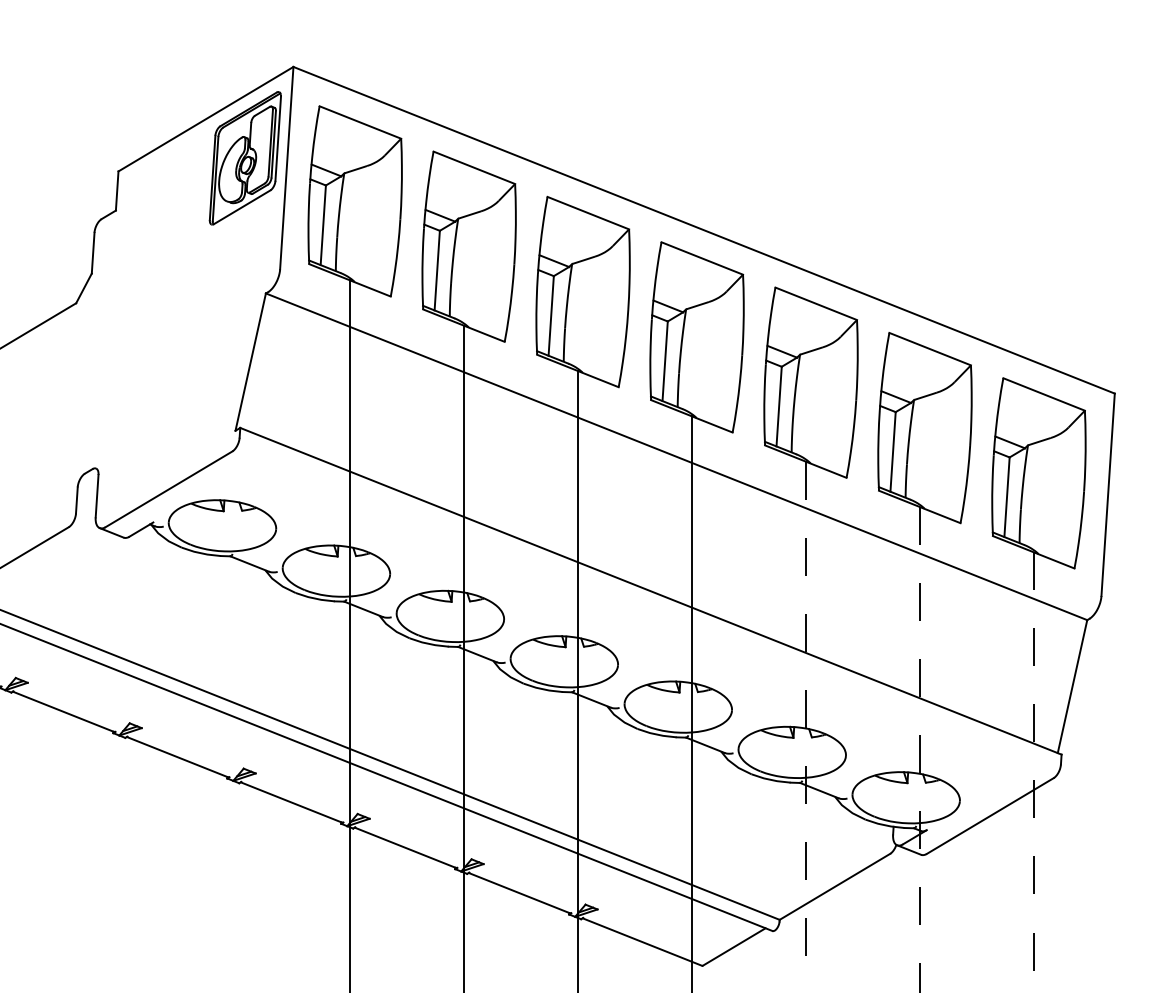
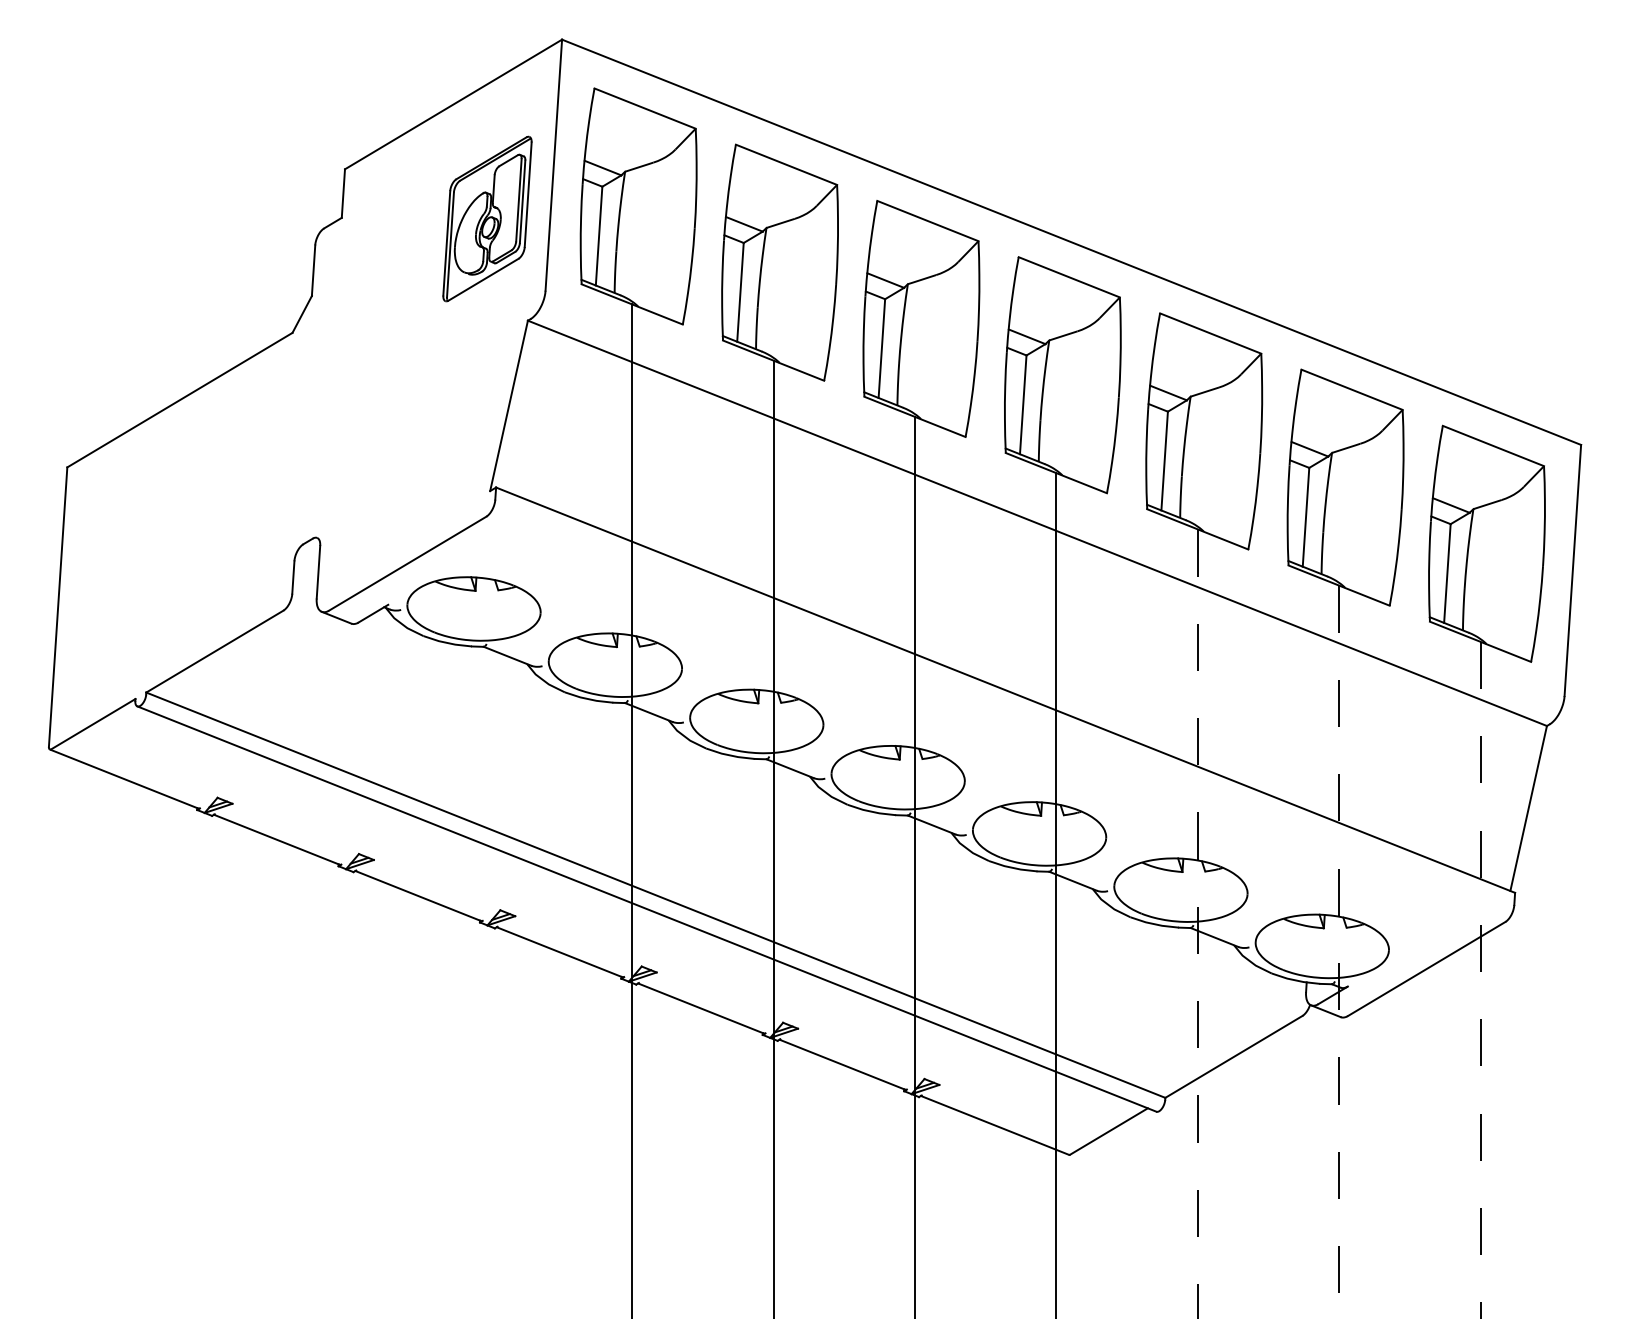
part: (245, 157) -> (487, 218), moved

